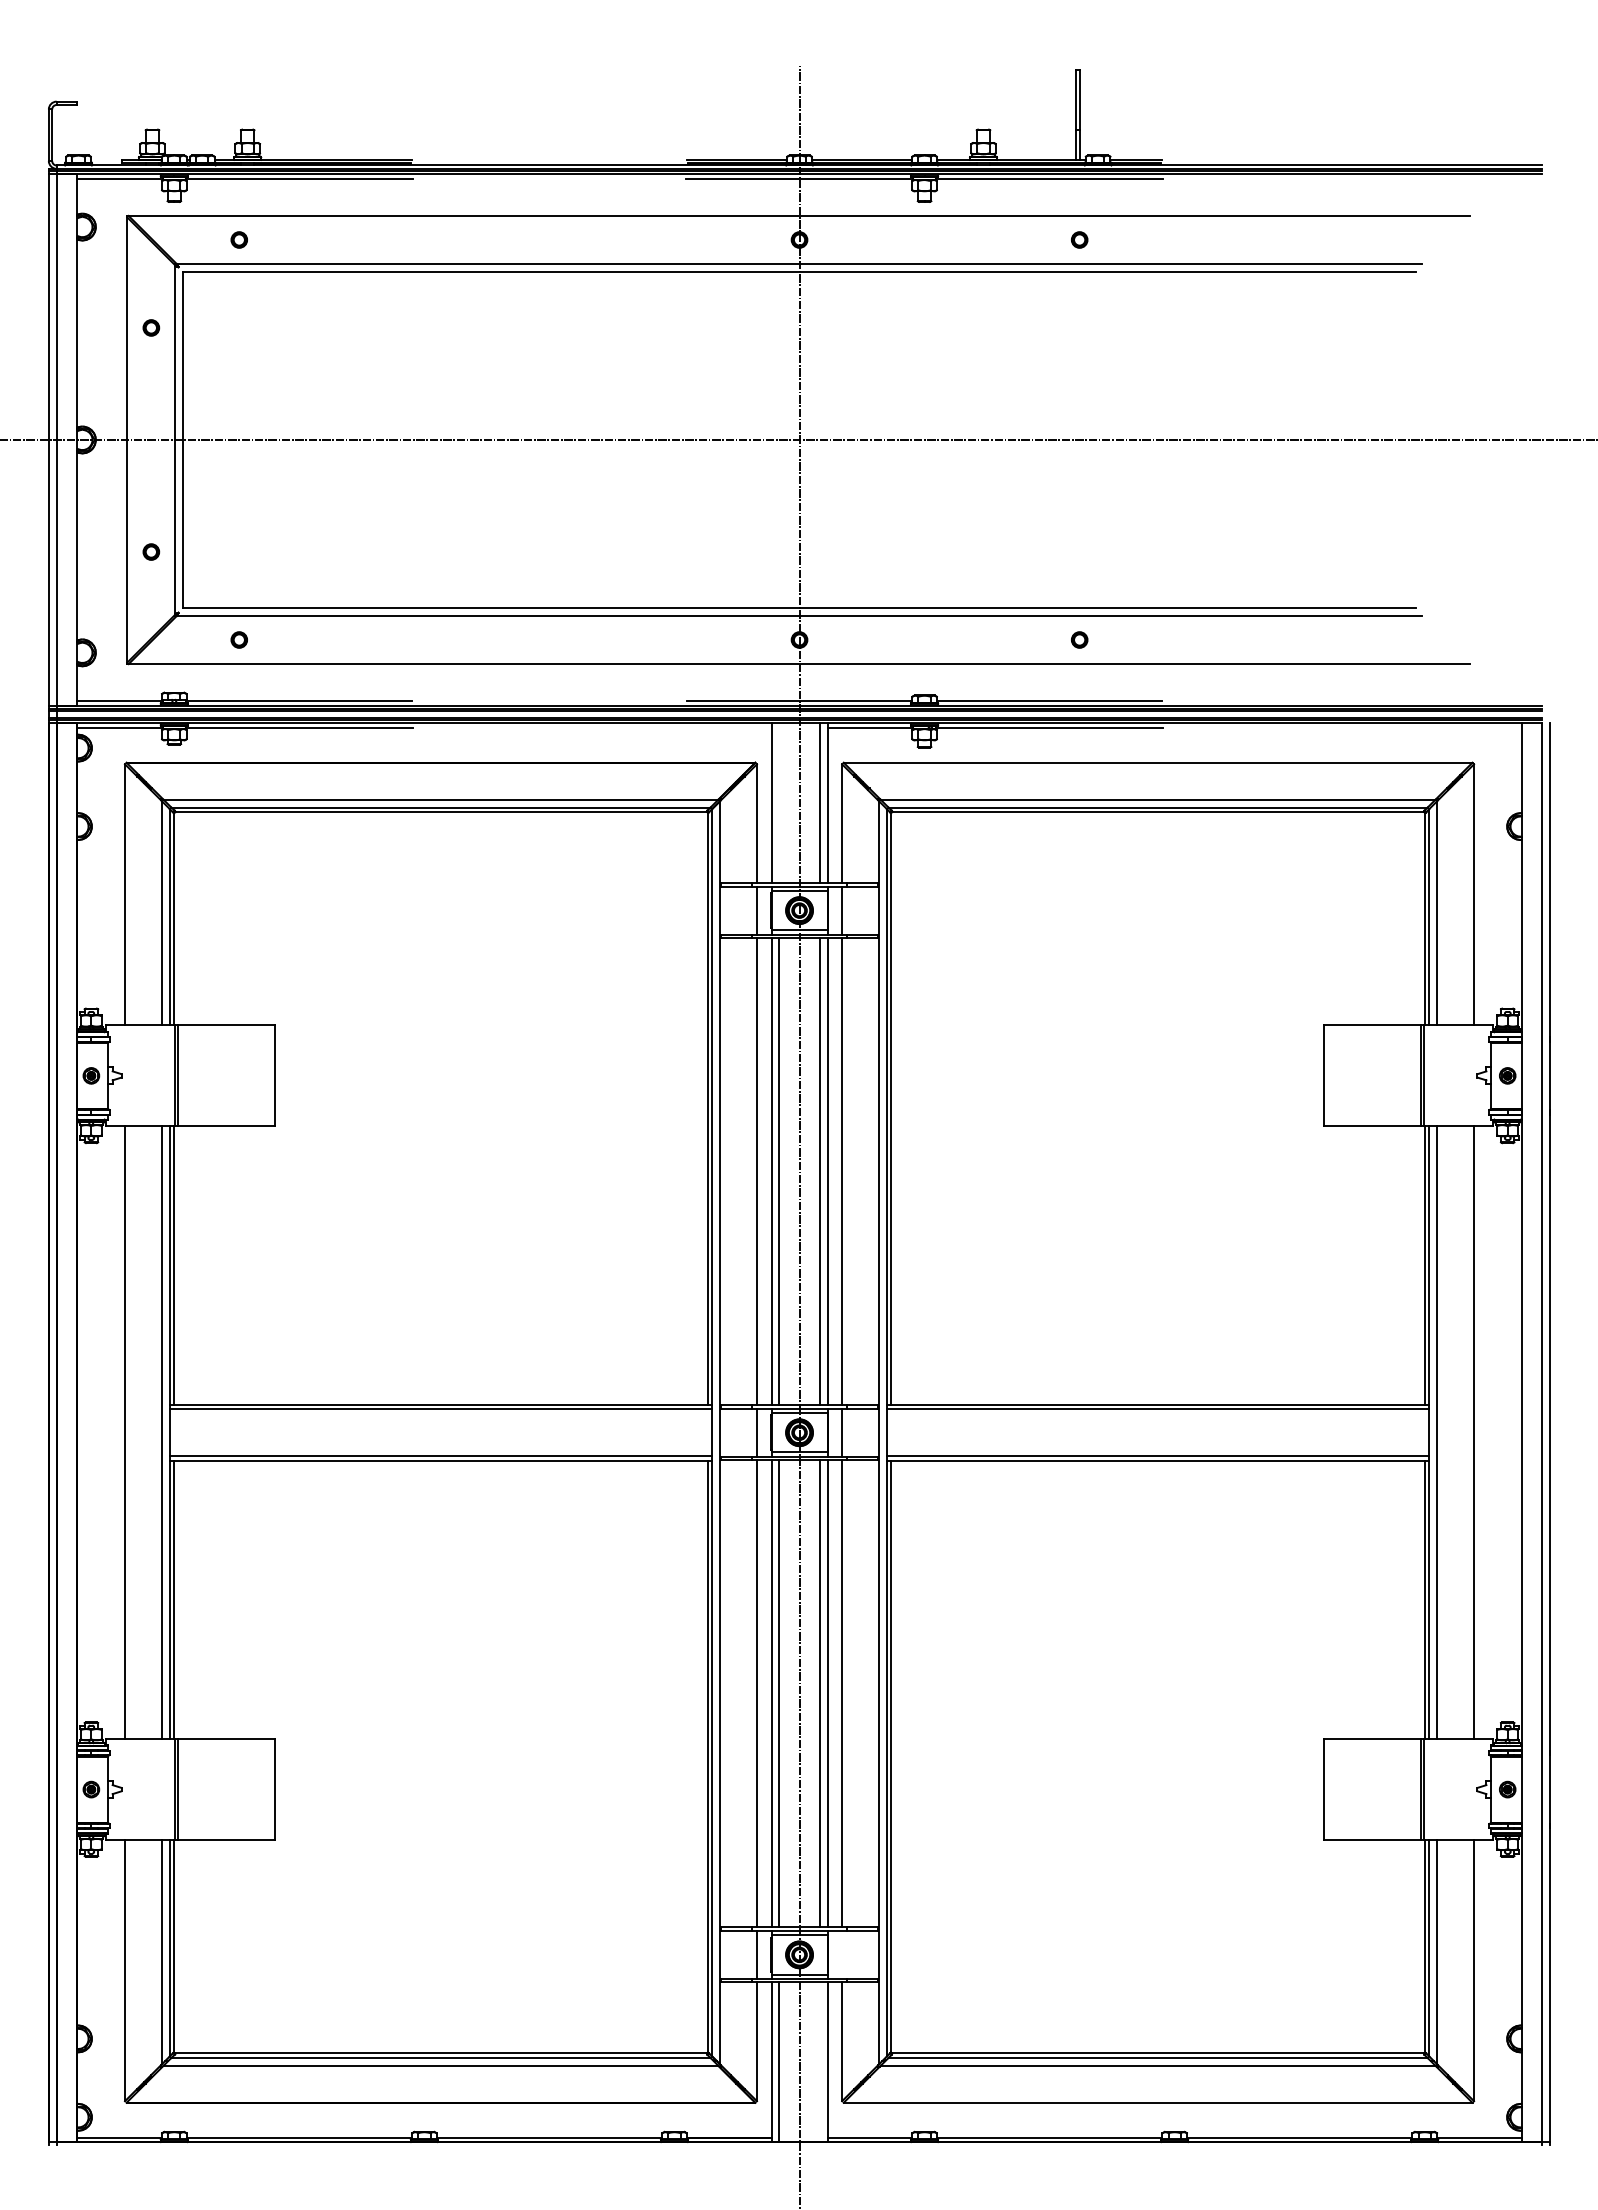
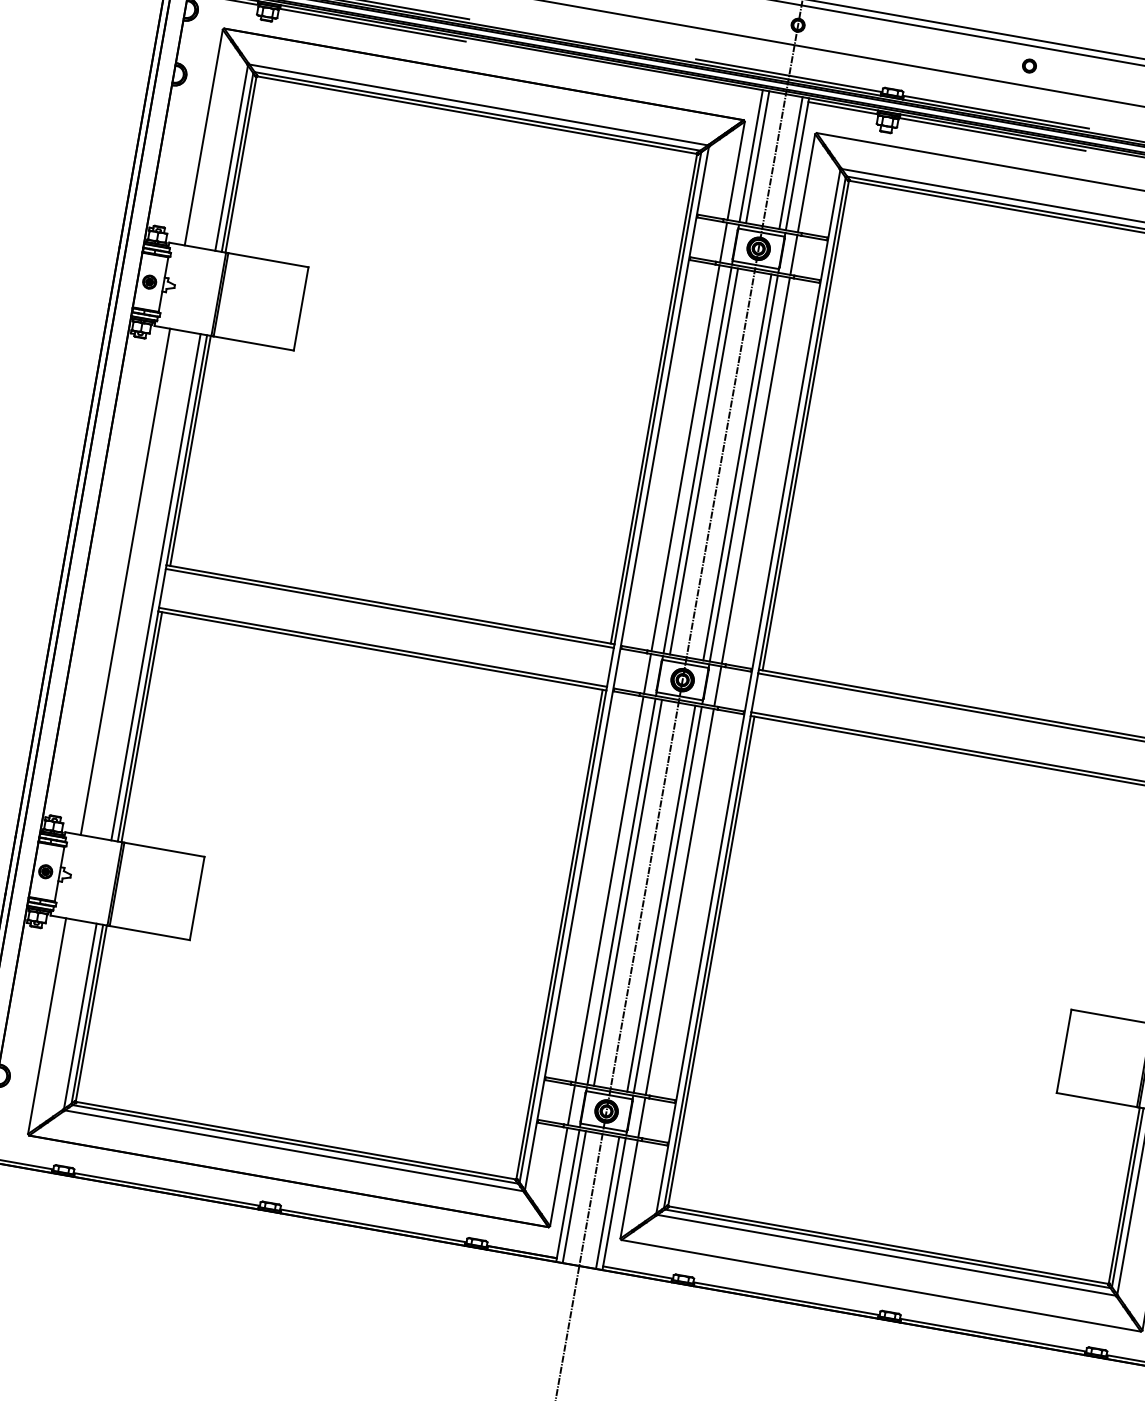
line: (779, 803) -> (757, 157), added
line: (842, 1954) -> (642, 1117), added
line: (819, 2062) -> (607, 1203), added

